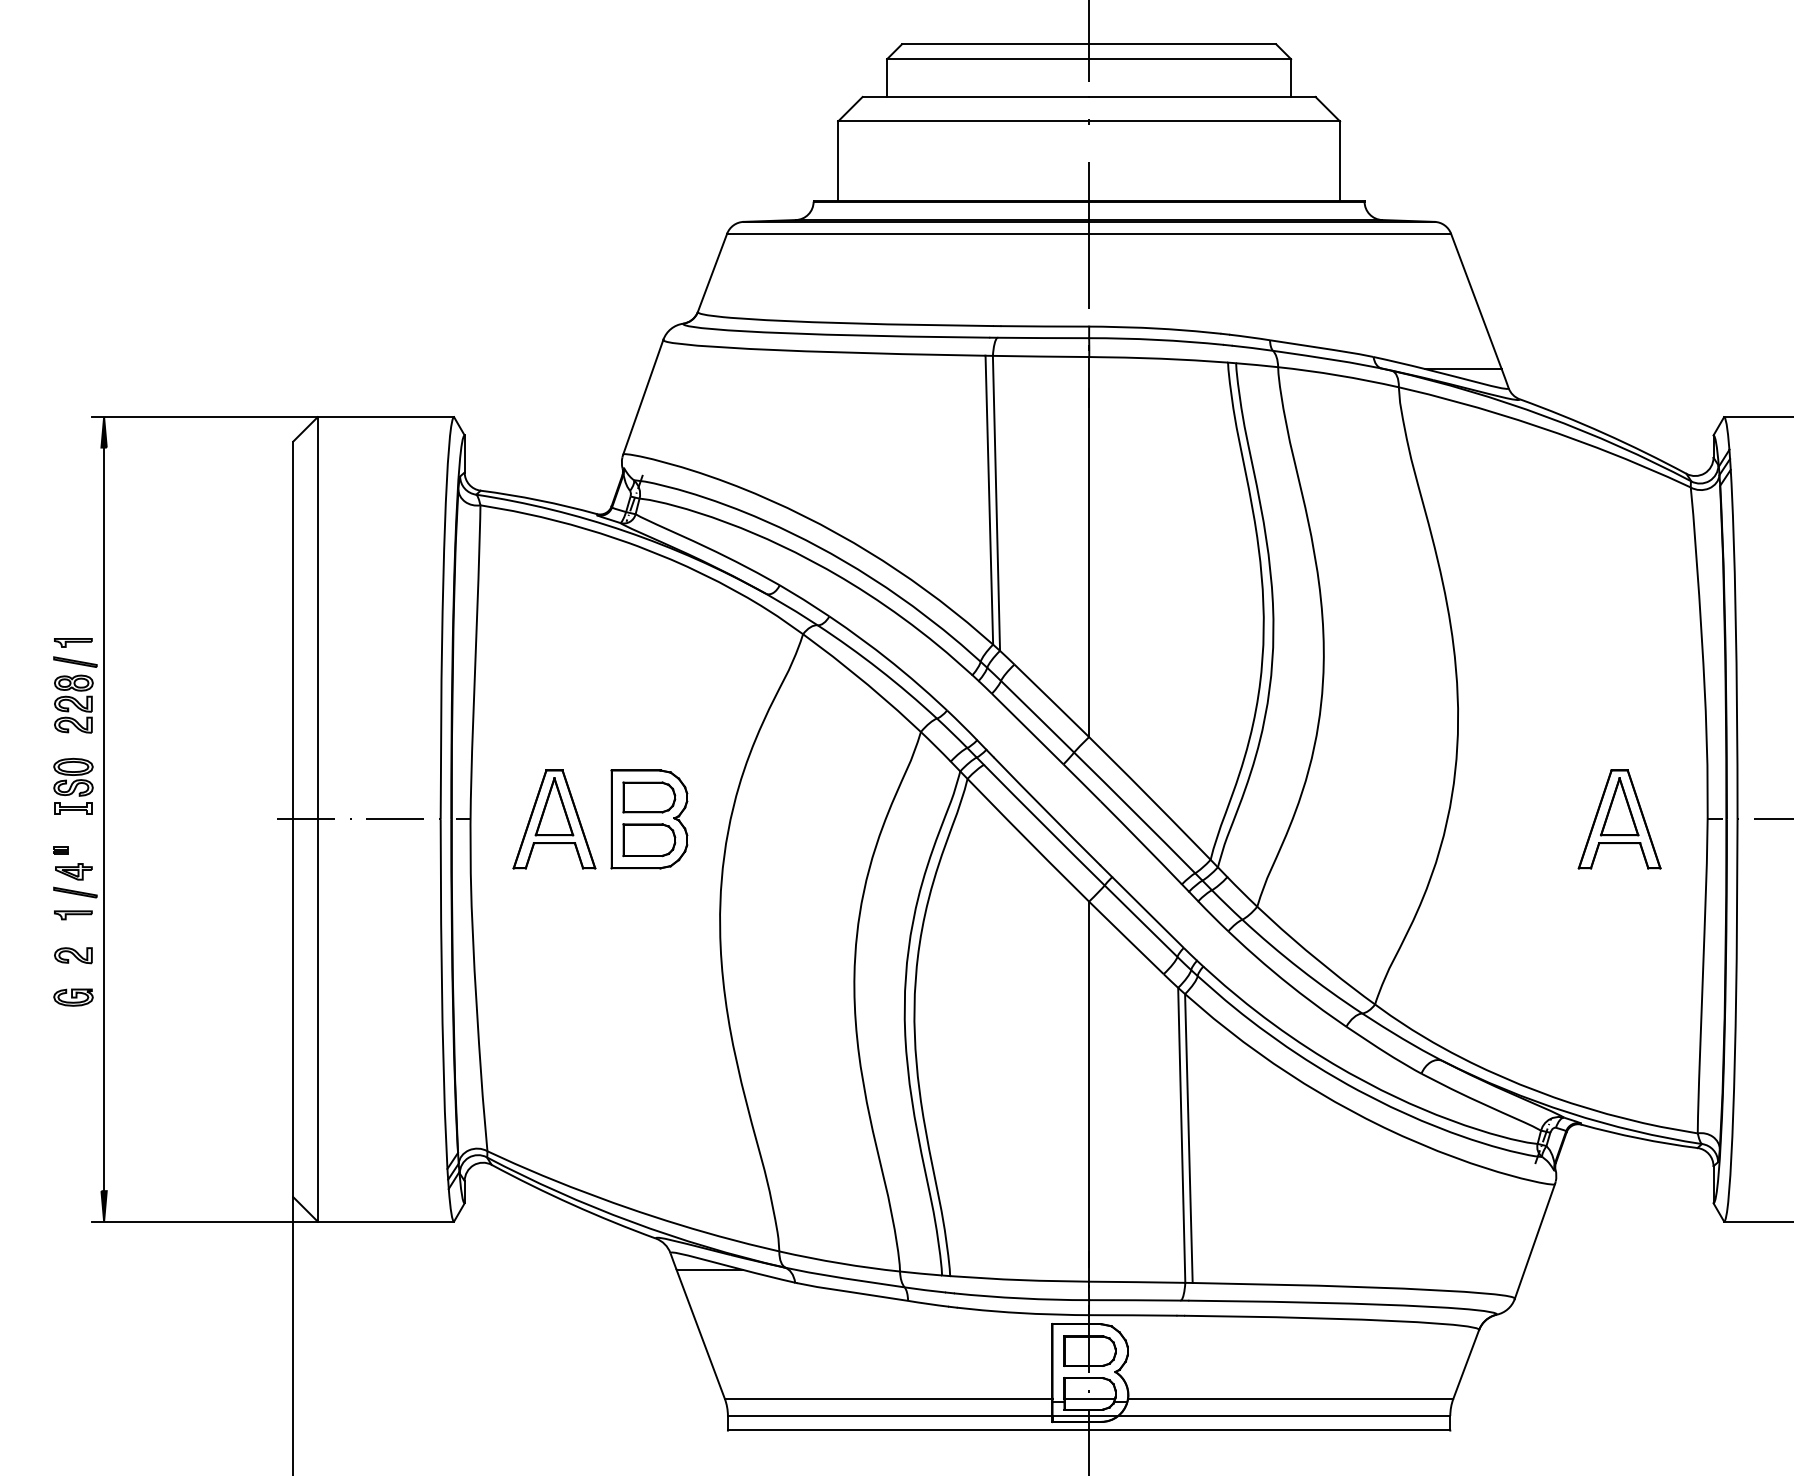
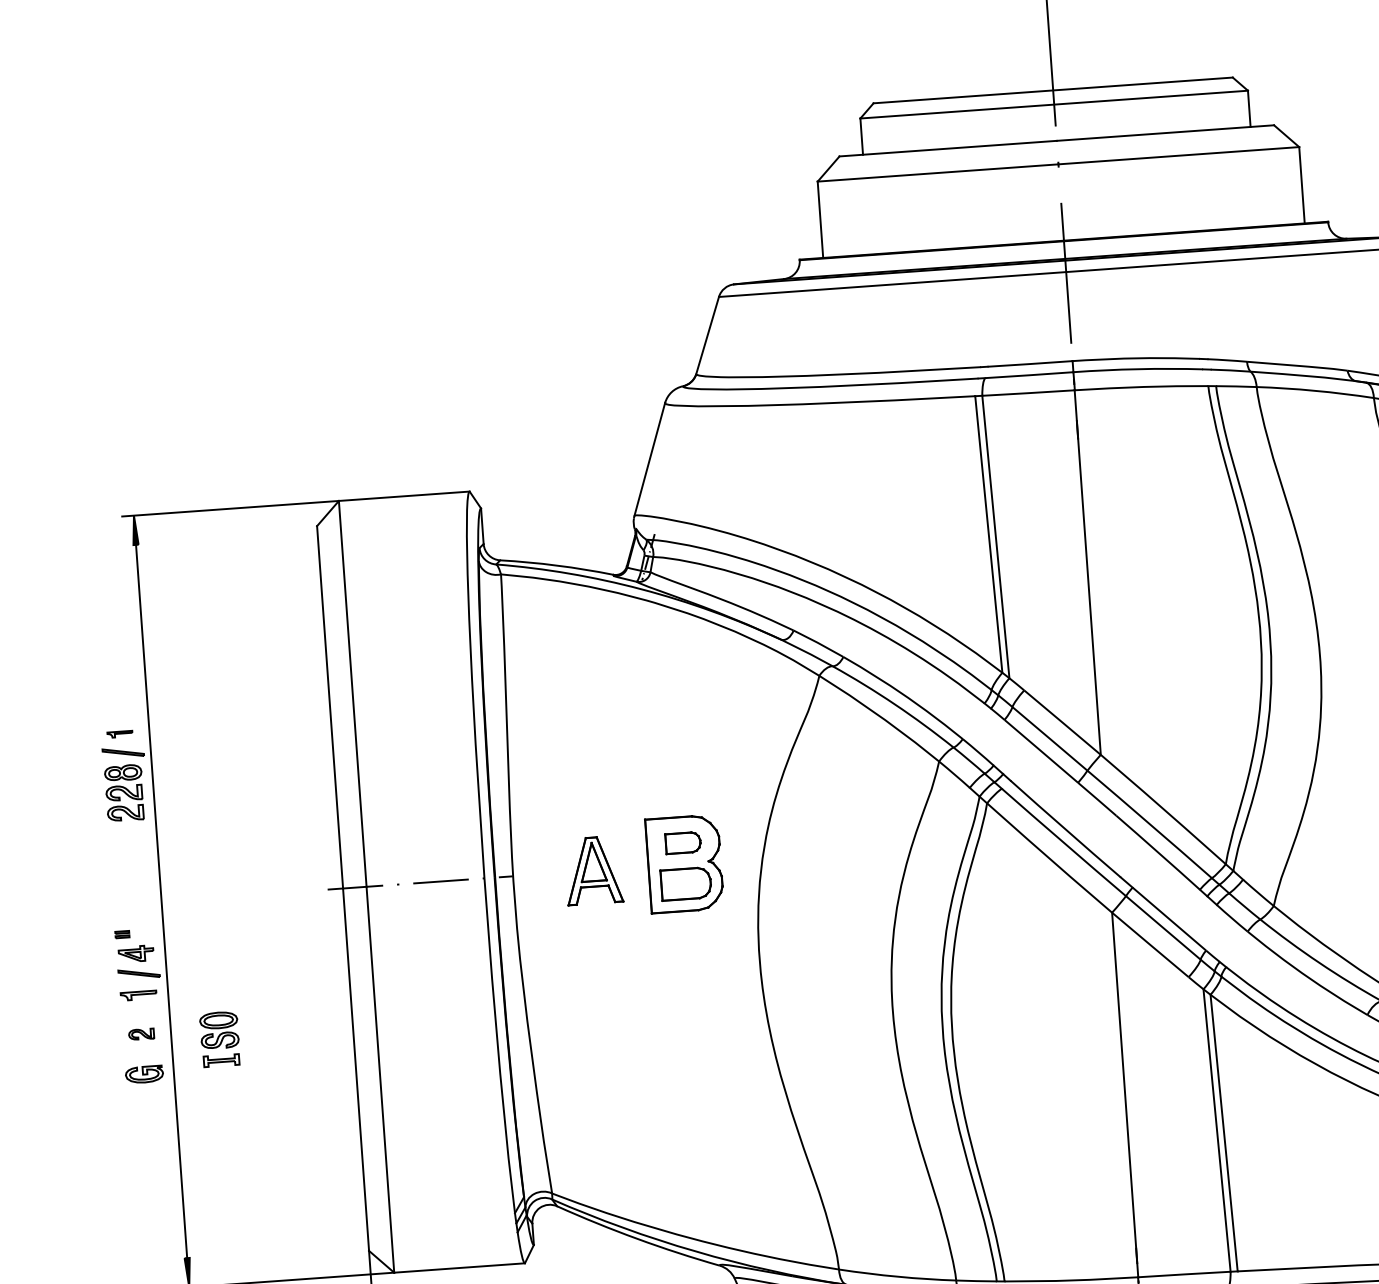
part: (73, 642) -> (120, 733), size x0.7
part: (73, 786) -> (220, 1039), moved
part: (649, 797) -> (683, 843), size x0.7
part: (554, 819) -> (593, 870), size x0.7
part: (73, 955) -> (141, 1034), size x0.7

